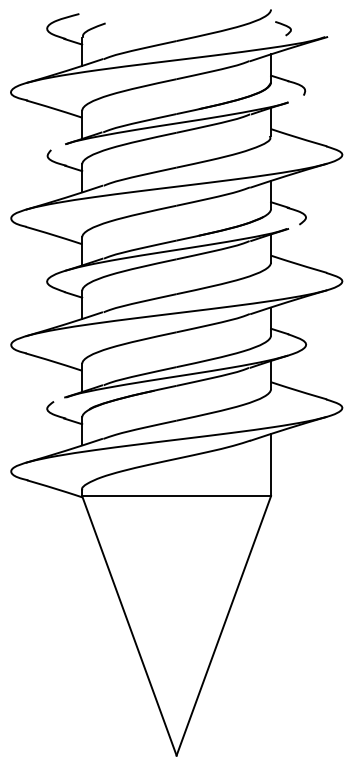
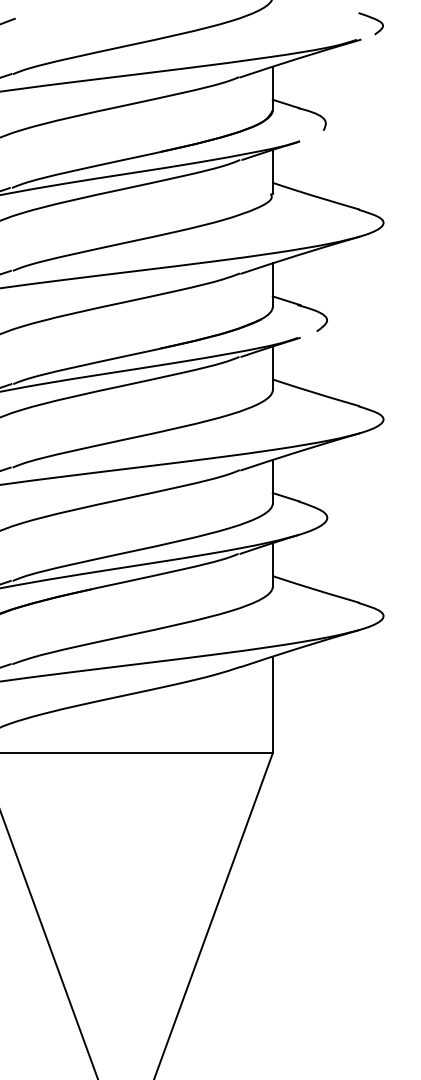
curve: (284, 26) -> (372, 20), moved

